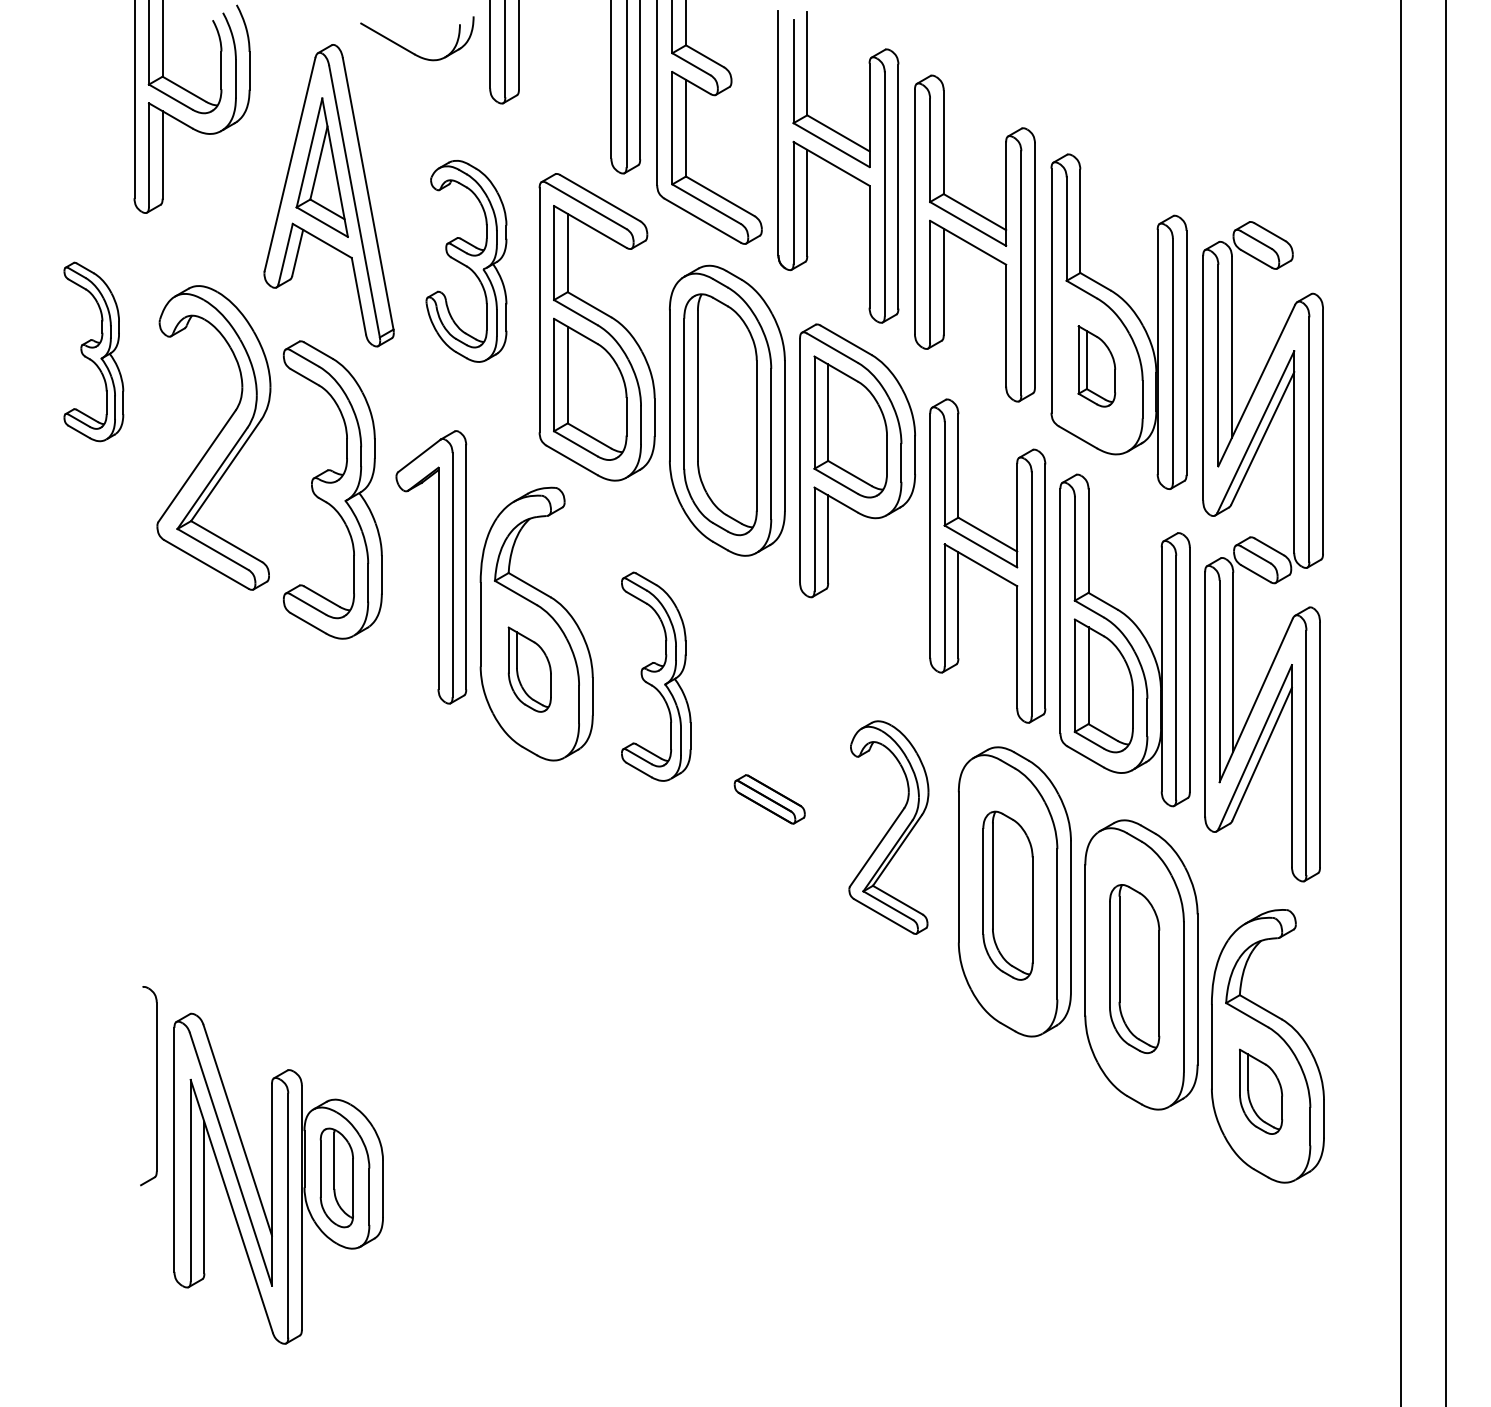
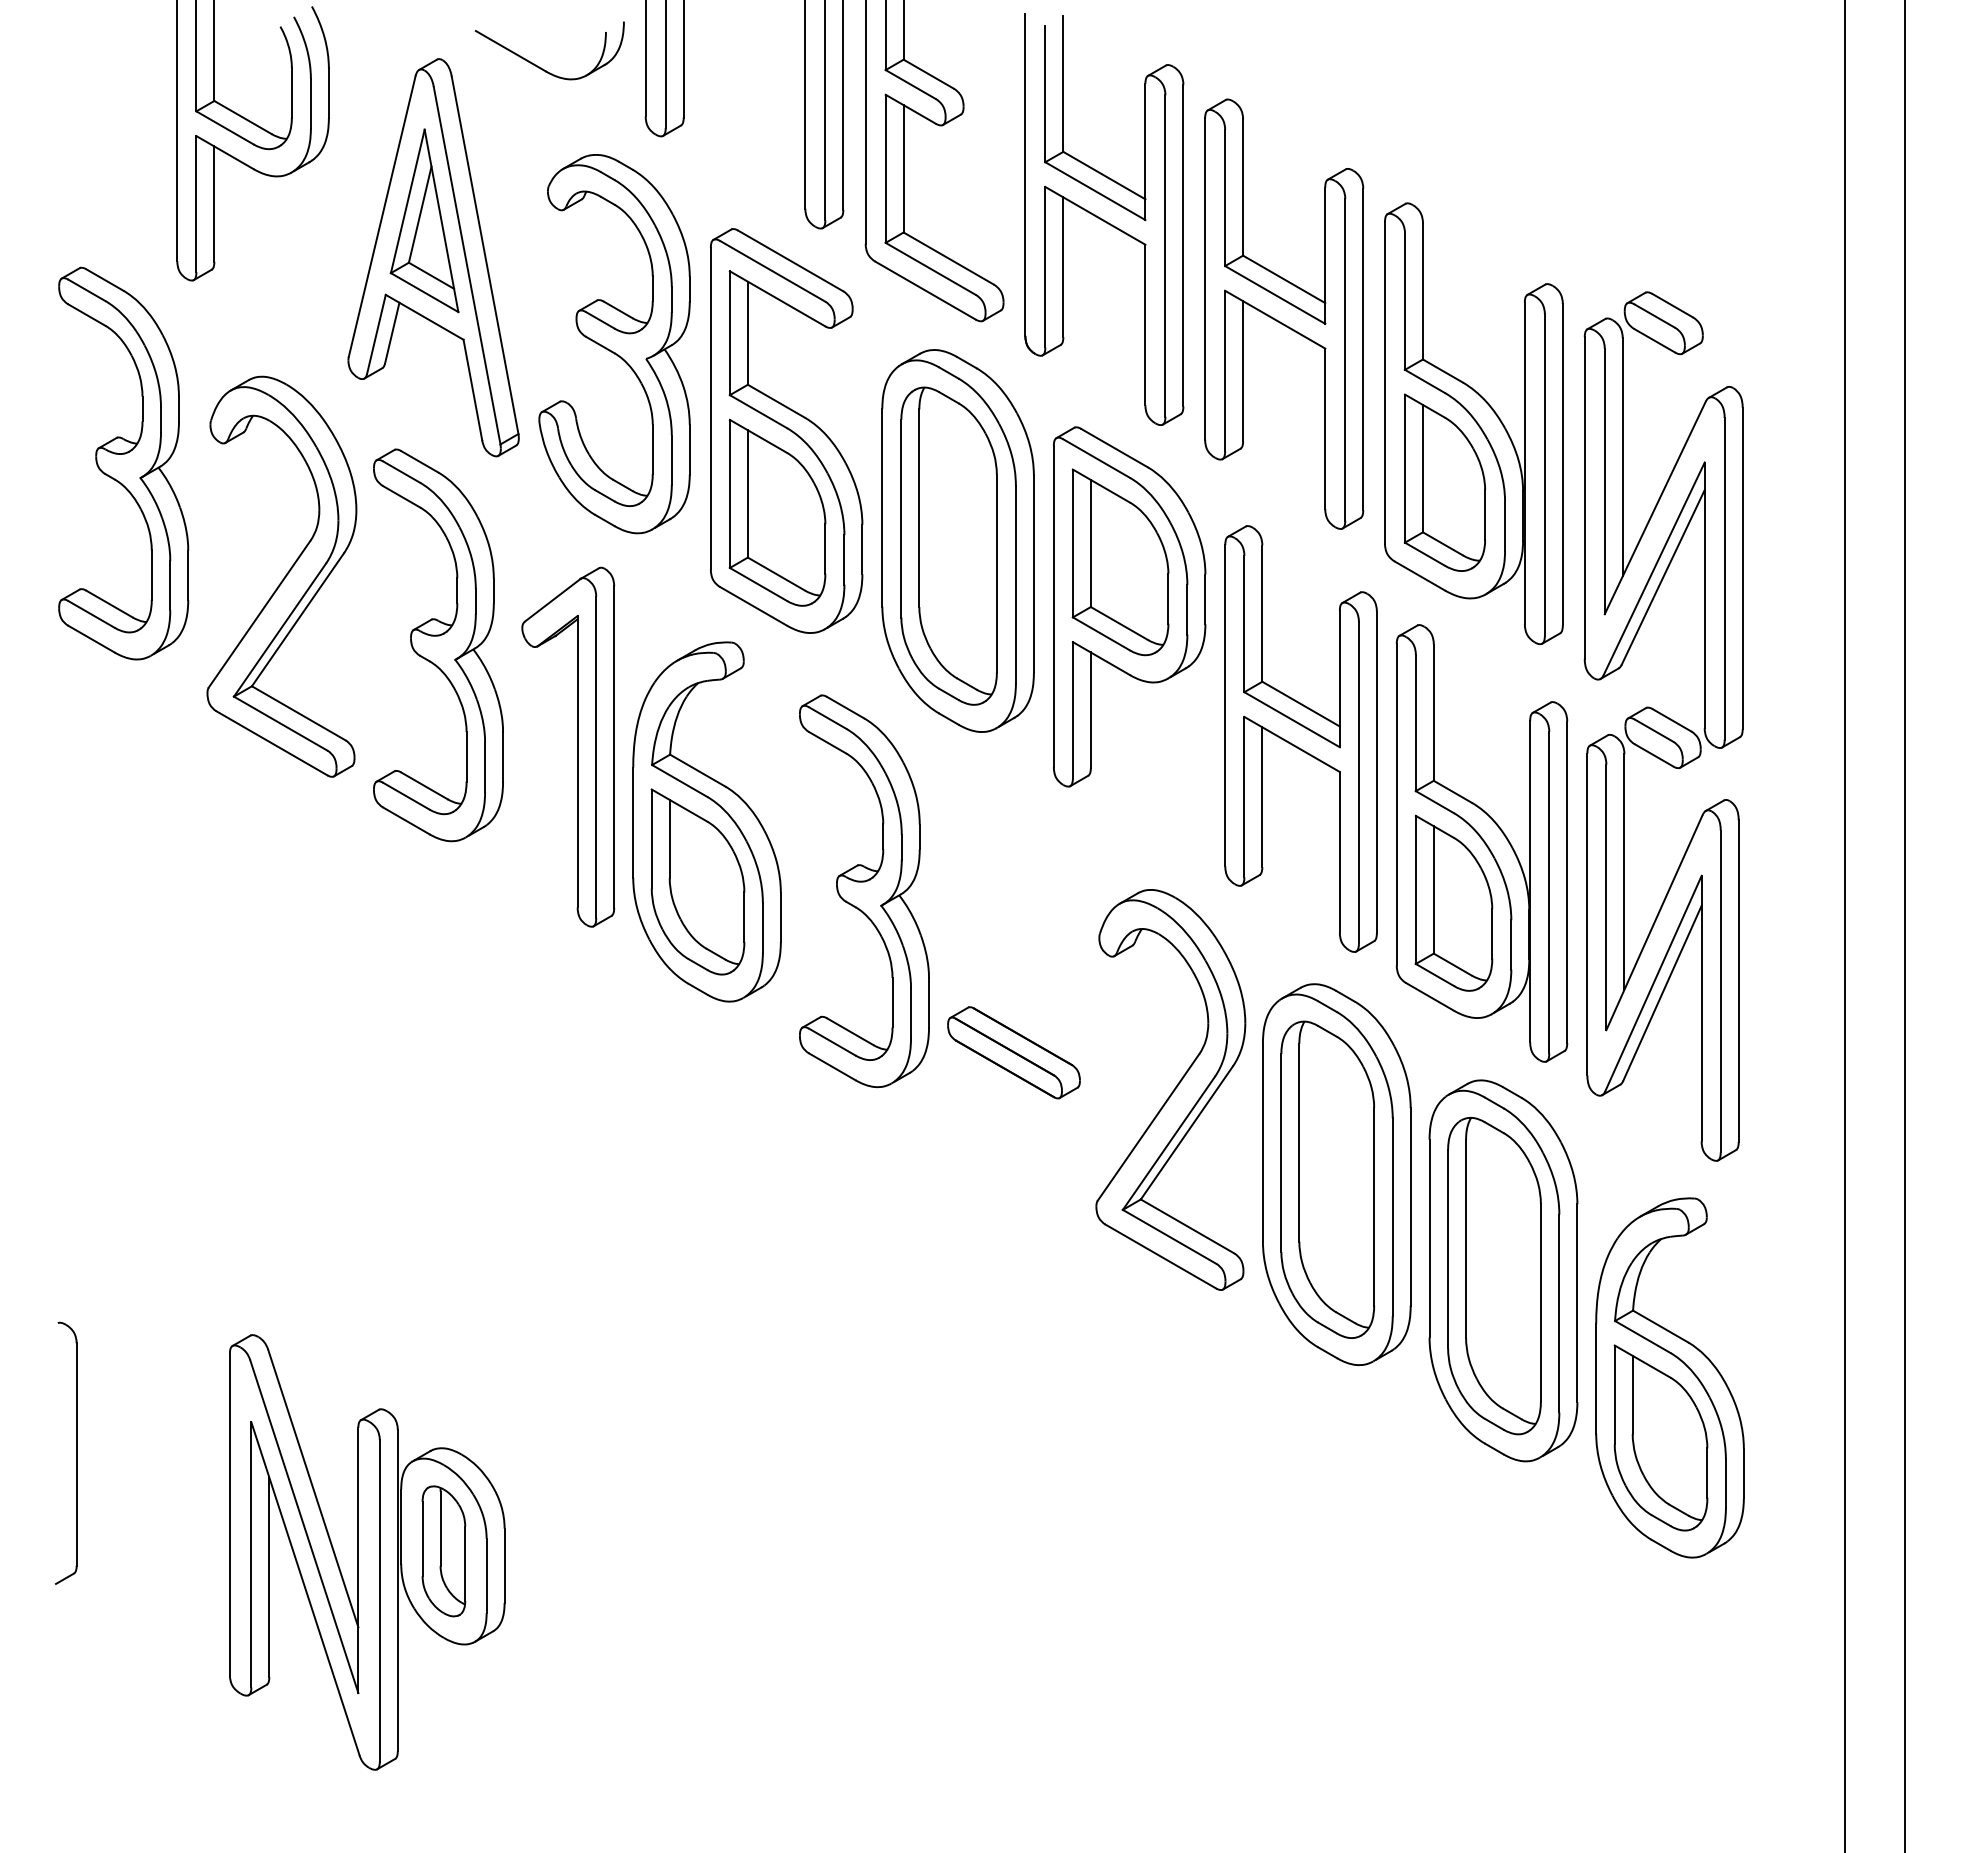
part: (466, 261) -> (614, 344), size x1.43
part: (93, 351) -> (123, 463), size x1.67
part: (1096, 366) -> (1444, 482), size x1.67
part: (529, 669) -> (697, 881), size x1.67
part: (656, 676) -> (864, 891), size x1.43
part: (769, 799) -> (1013, 1052), size x1.43
part: (888, 827) -> (1170, 1089), size x1.43
part: (1007, 895) -> (1327, 1179), size x1.43
part: (1134, 969) -> (1494, 1276), size x1.43
part: (156, 1085) -> (76, 1452), moved
part: (1260, 1091) -> (1660, 1437), size x1.67

